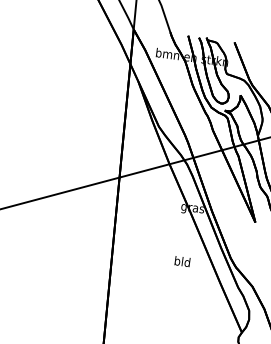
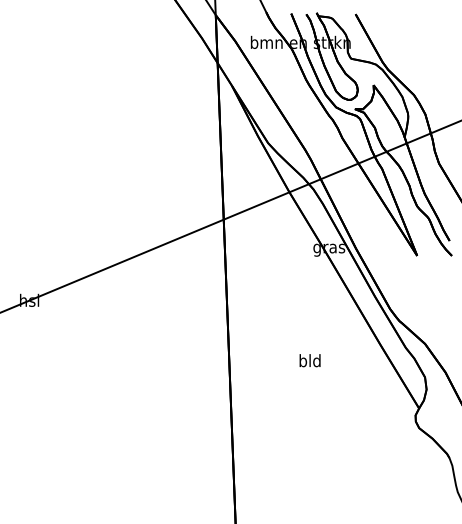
text: (182, 261) -> (309, 360), moved

